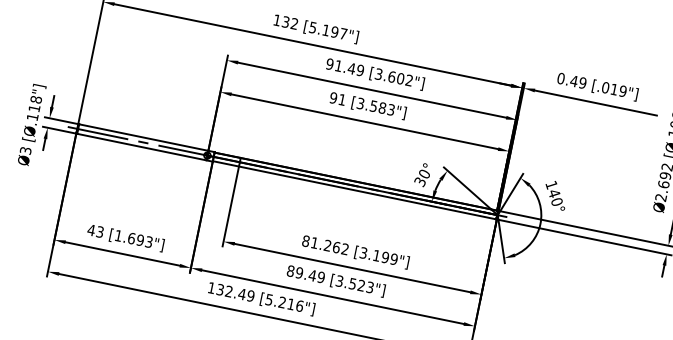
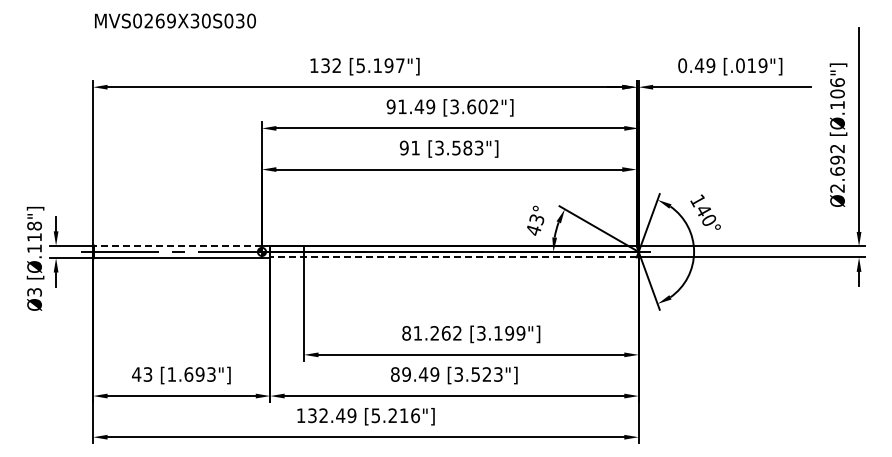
line: (144, 137) -> (178, 245), solid -> dashed
text: (422, 178) -> (535, 225), 30° -> 43°
line: (353, 190) -> (452, 257), solid -> dashed

